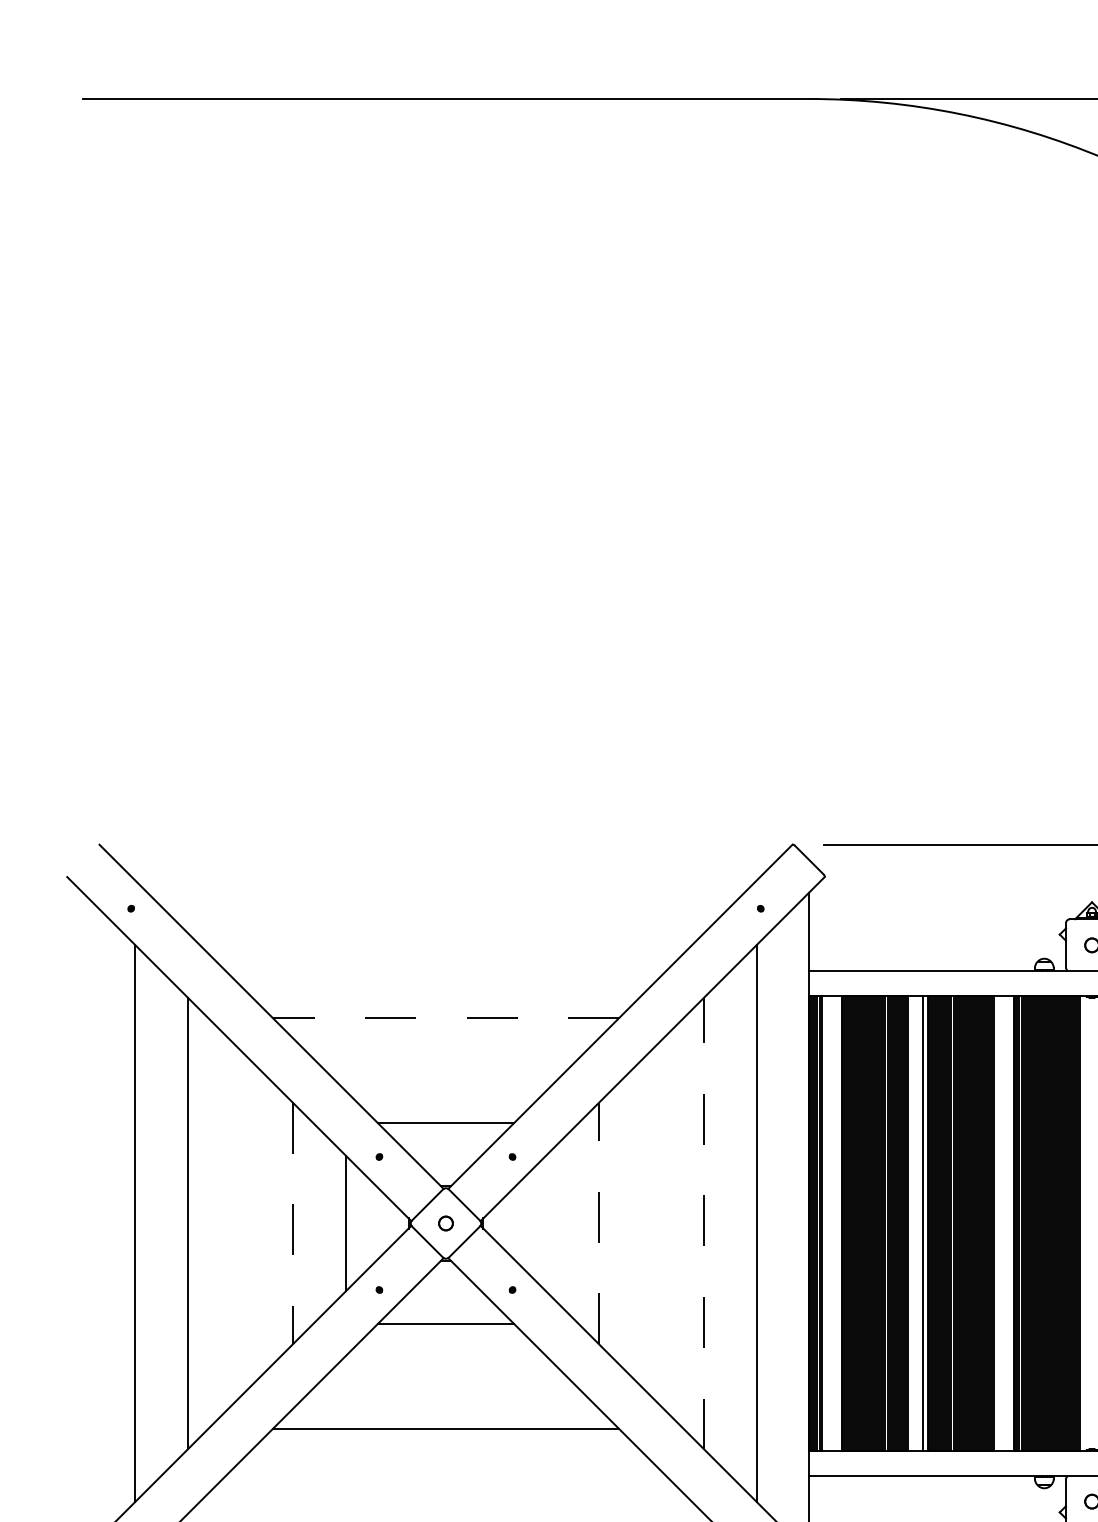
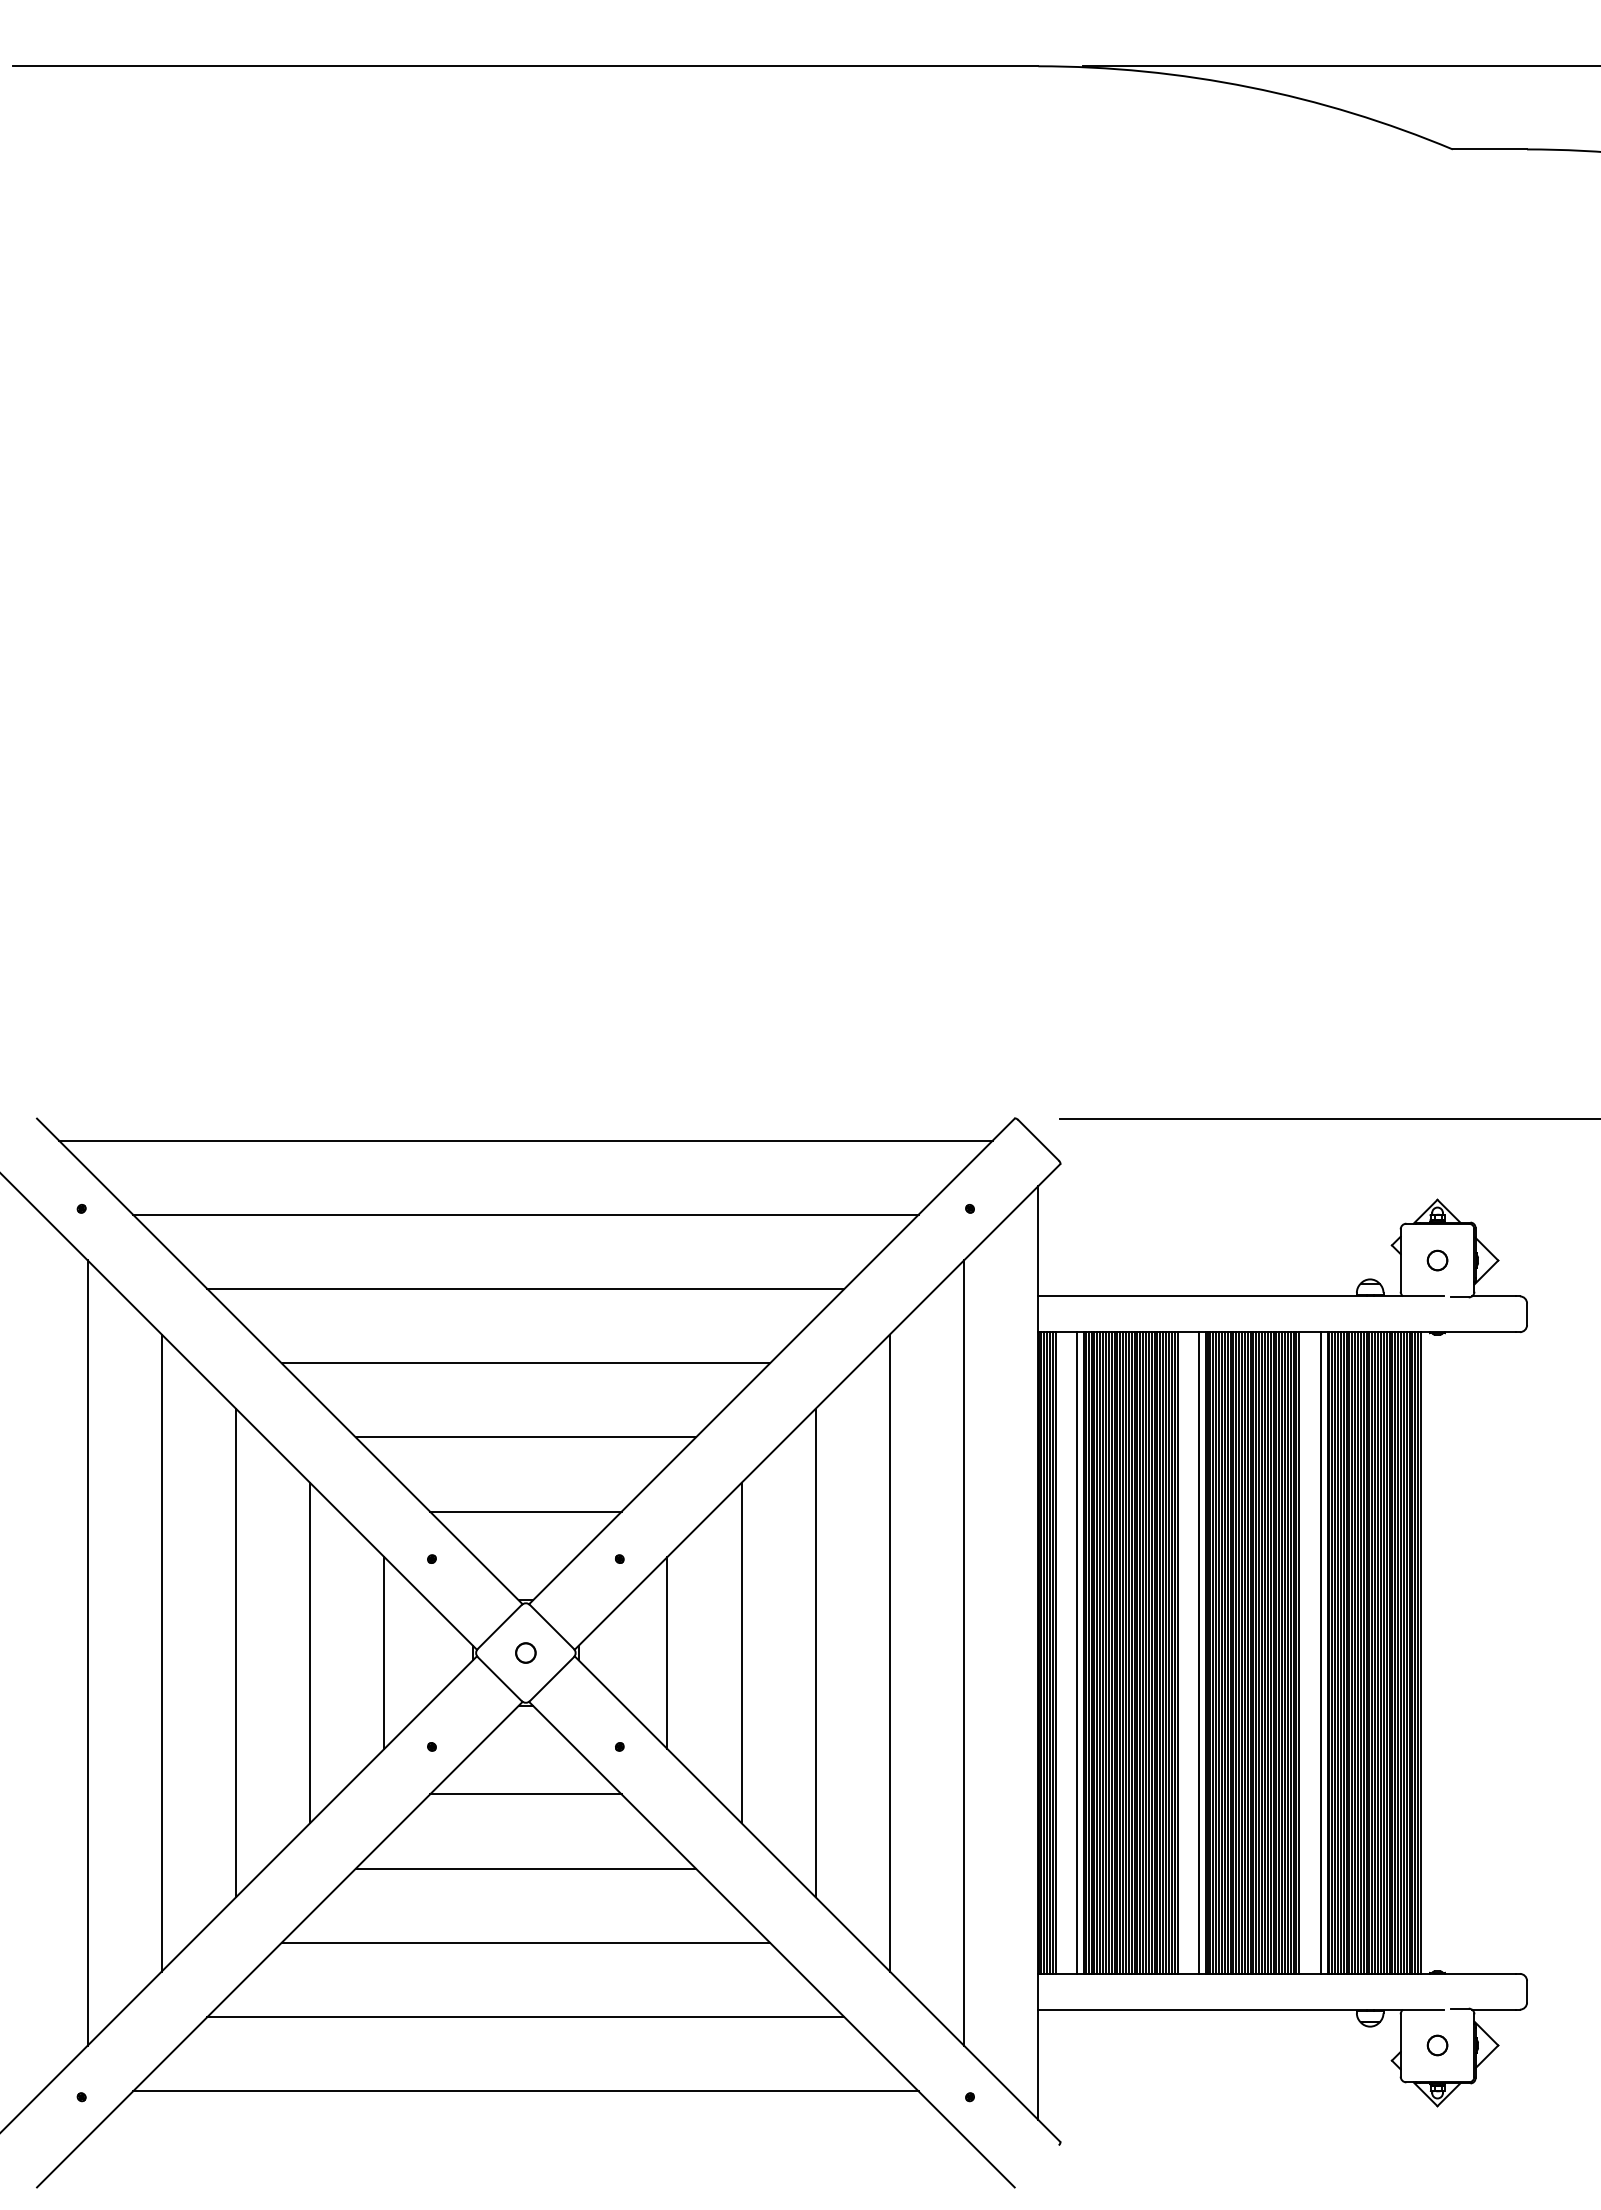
line: (445, 860) -> (525, 1140), added
line: (445, 912) -> (525, 1214), added
line: (445, 965) -> (525, 1288), added
line: (445, 1018) -> (525, 1363), dashed -> solid
line: (445, 1070) -> (525, 1437), added
line: (240, 1223) -> (235, 1652), added
line: (293, 1223) -> (310, 1653), dashed -> solid
line: (546, 1223) -> (667, 1652), added
line: (598, 1223) -> (741, 1652), dashed -> solid
line: (651, 1223) -> (815, 1652), added
line: (703, 1223) -> (889, 1653), dashed -> solid
line: (836, 1223) -> (1077, 1652), added
line: (1009, 1223) -> (1320, 1652), added
line: (445, 1376) -> (525, 1868), added
line: (445, 1481) -> (525, 2017), added

